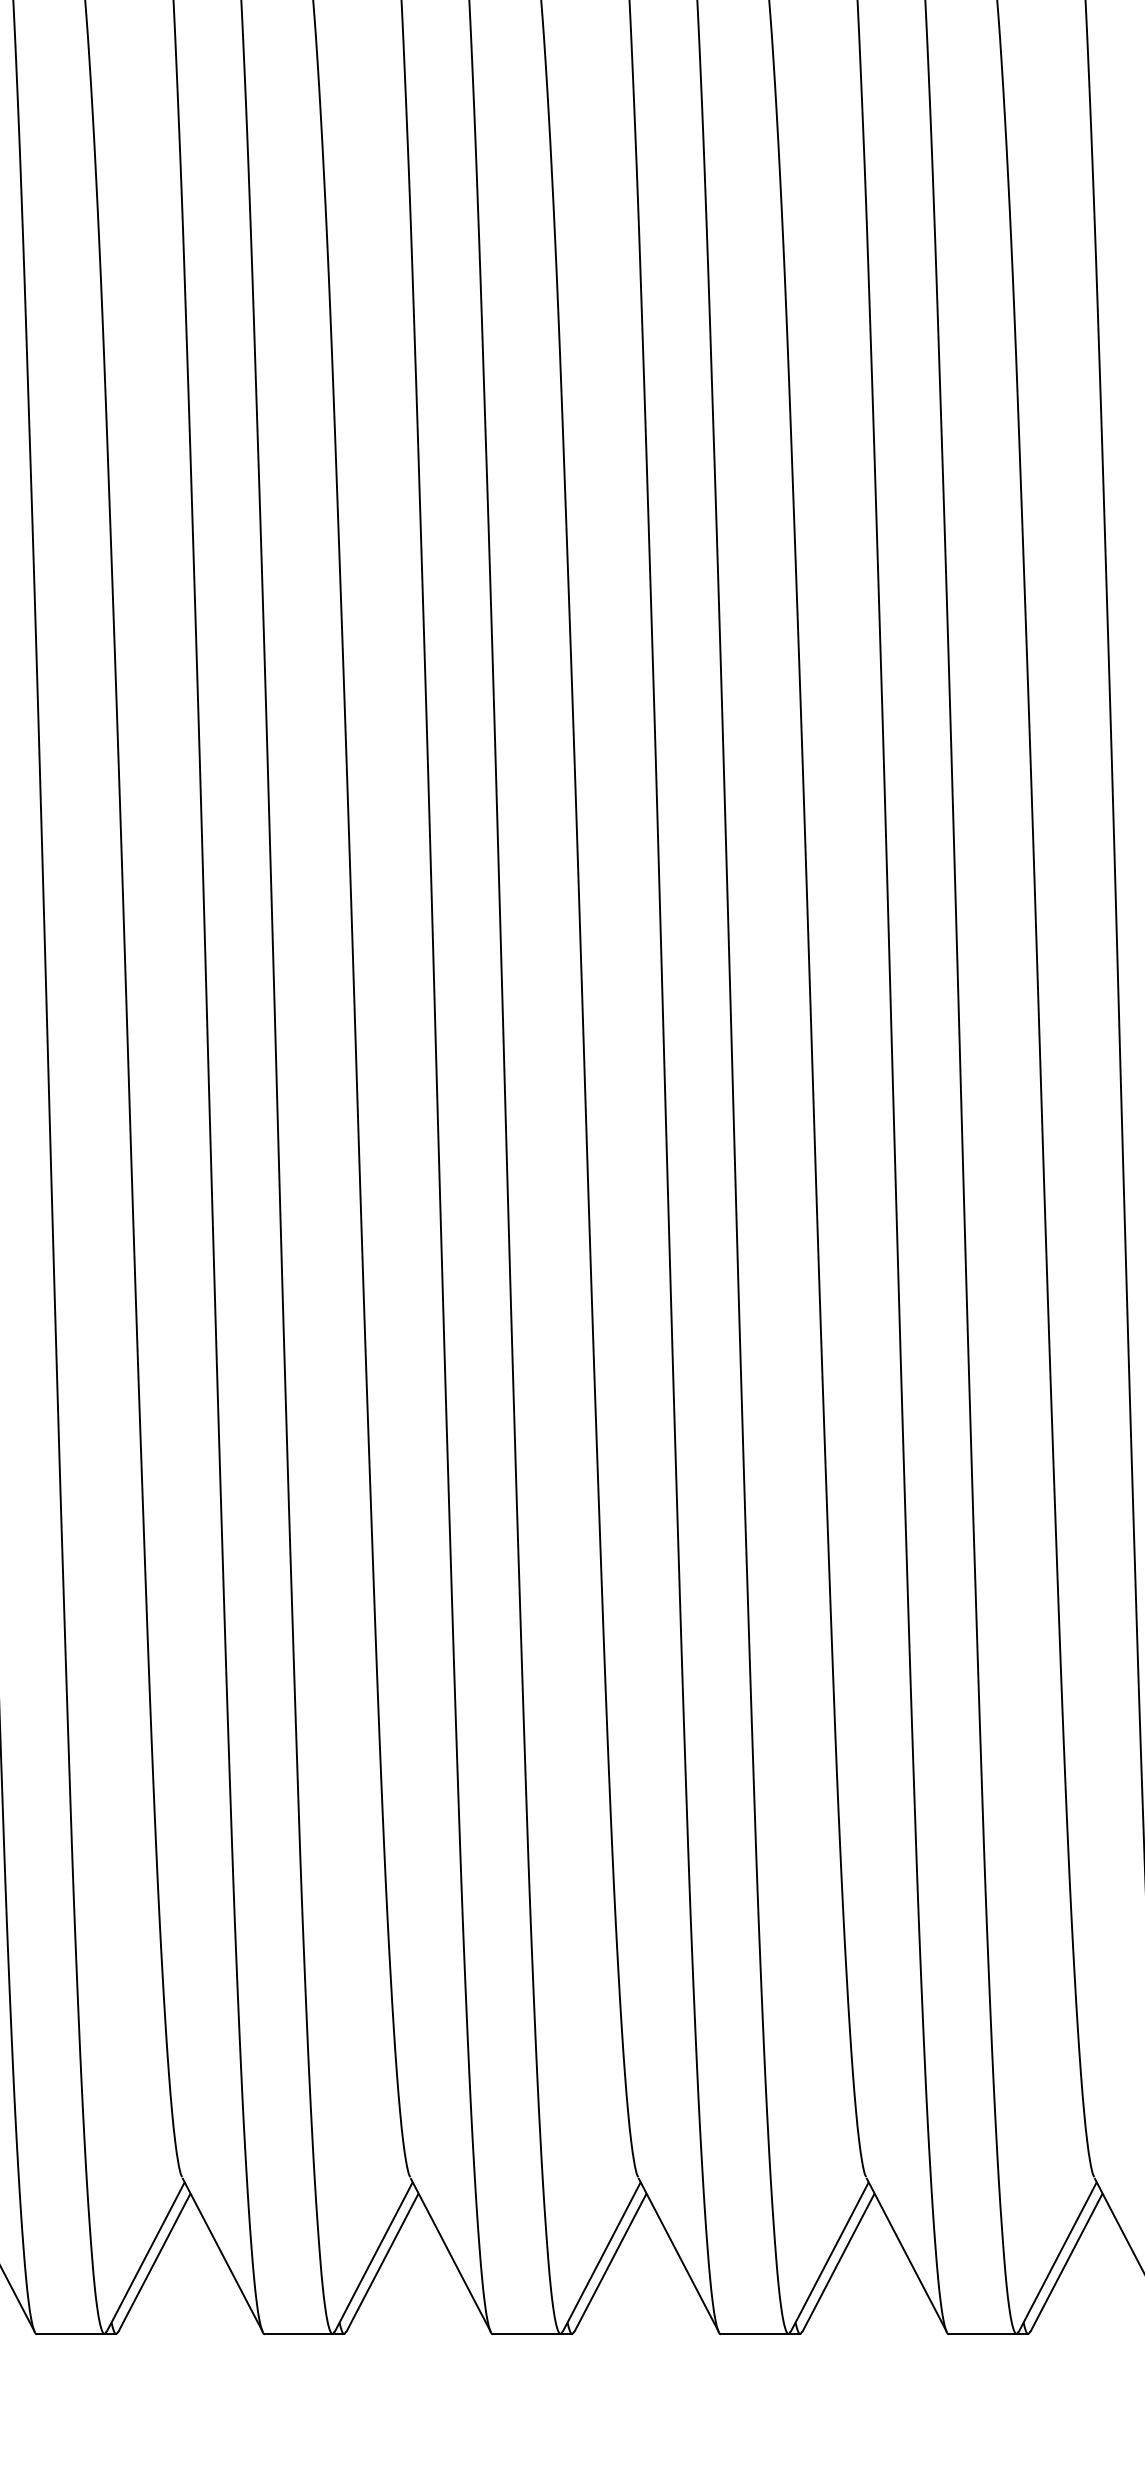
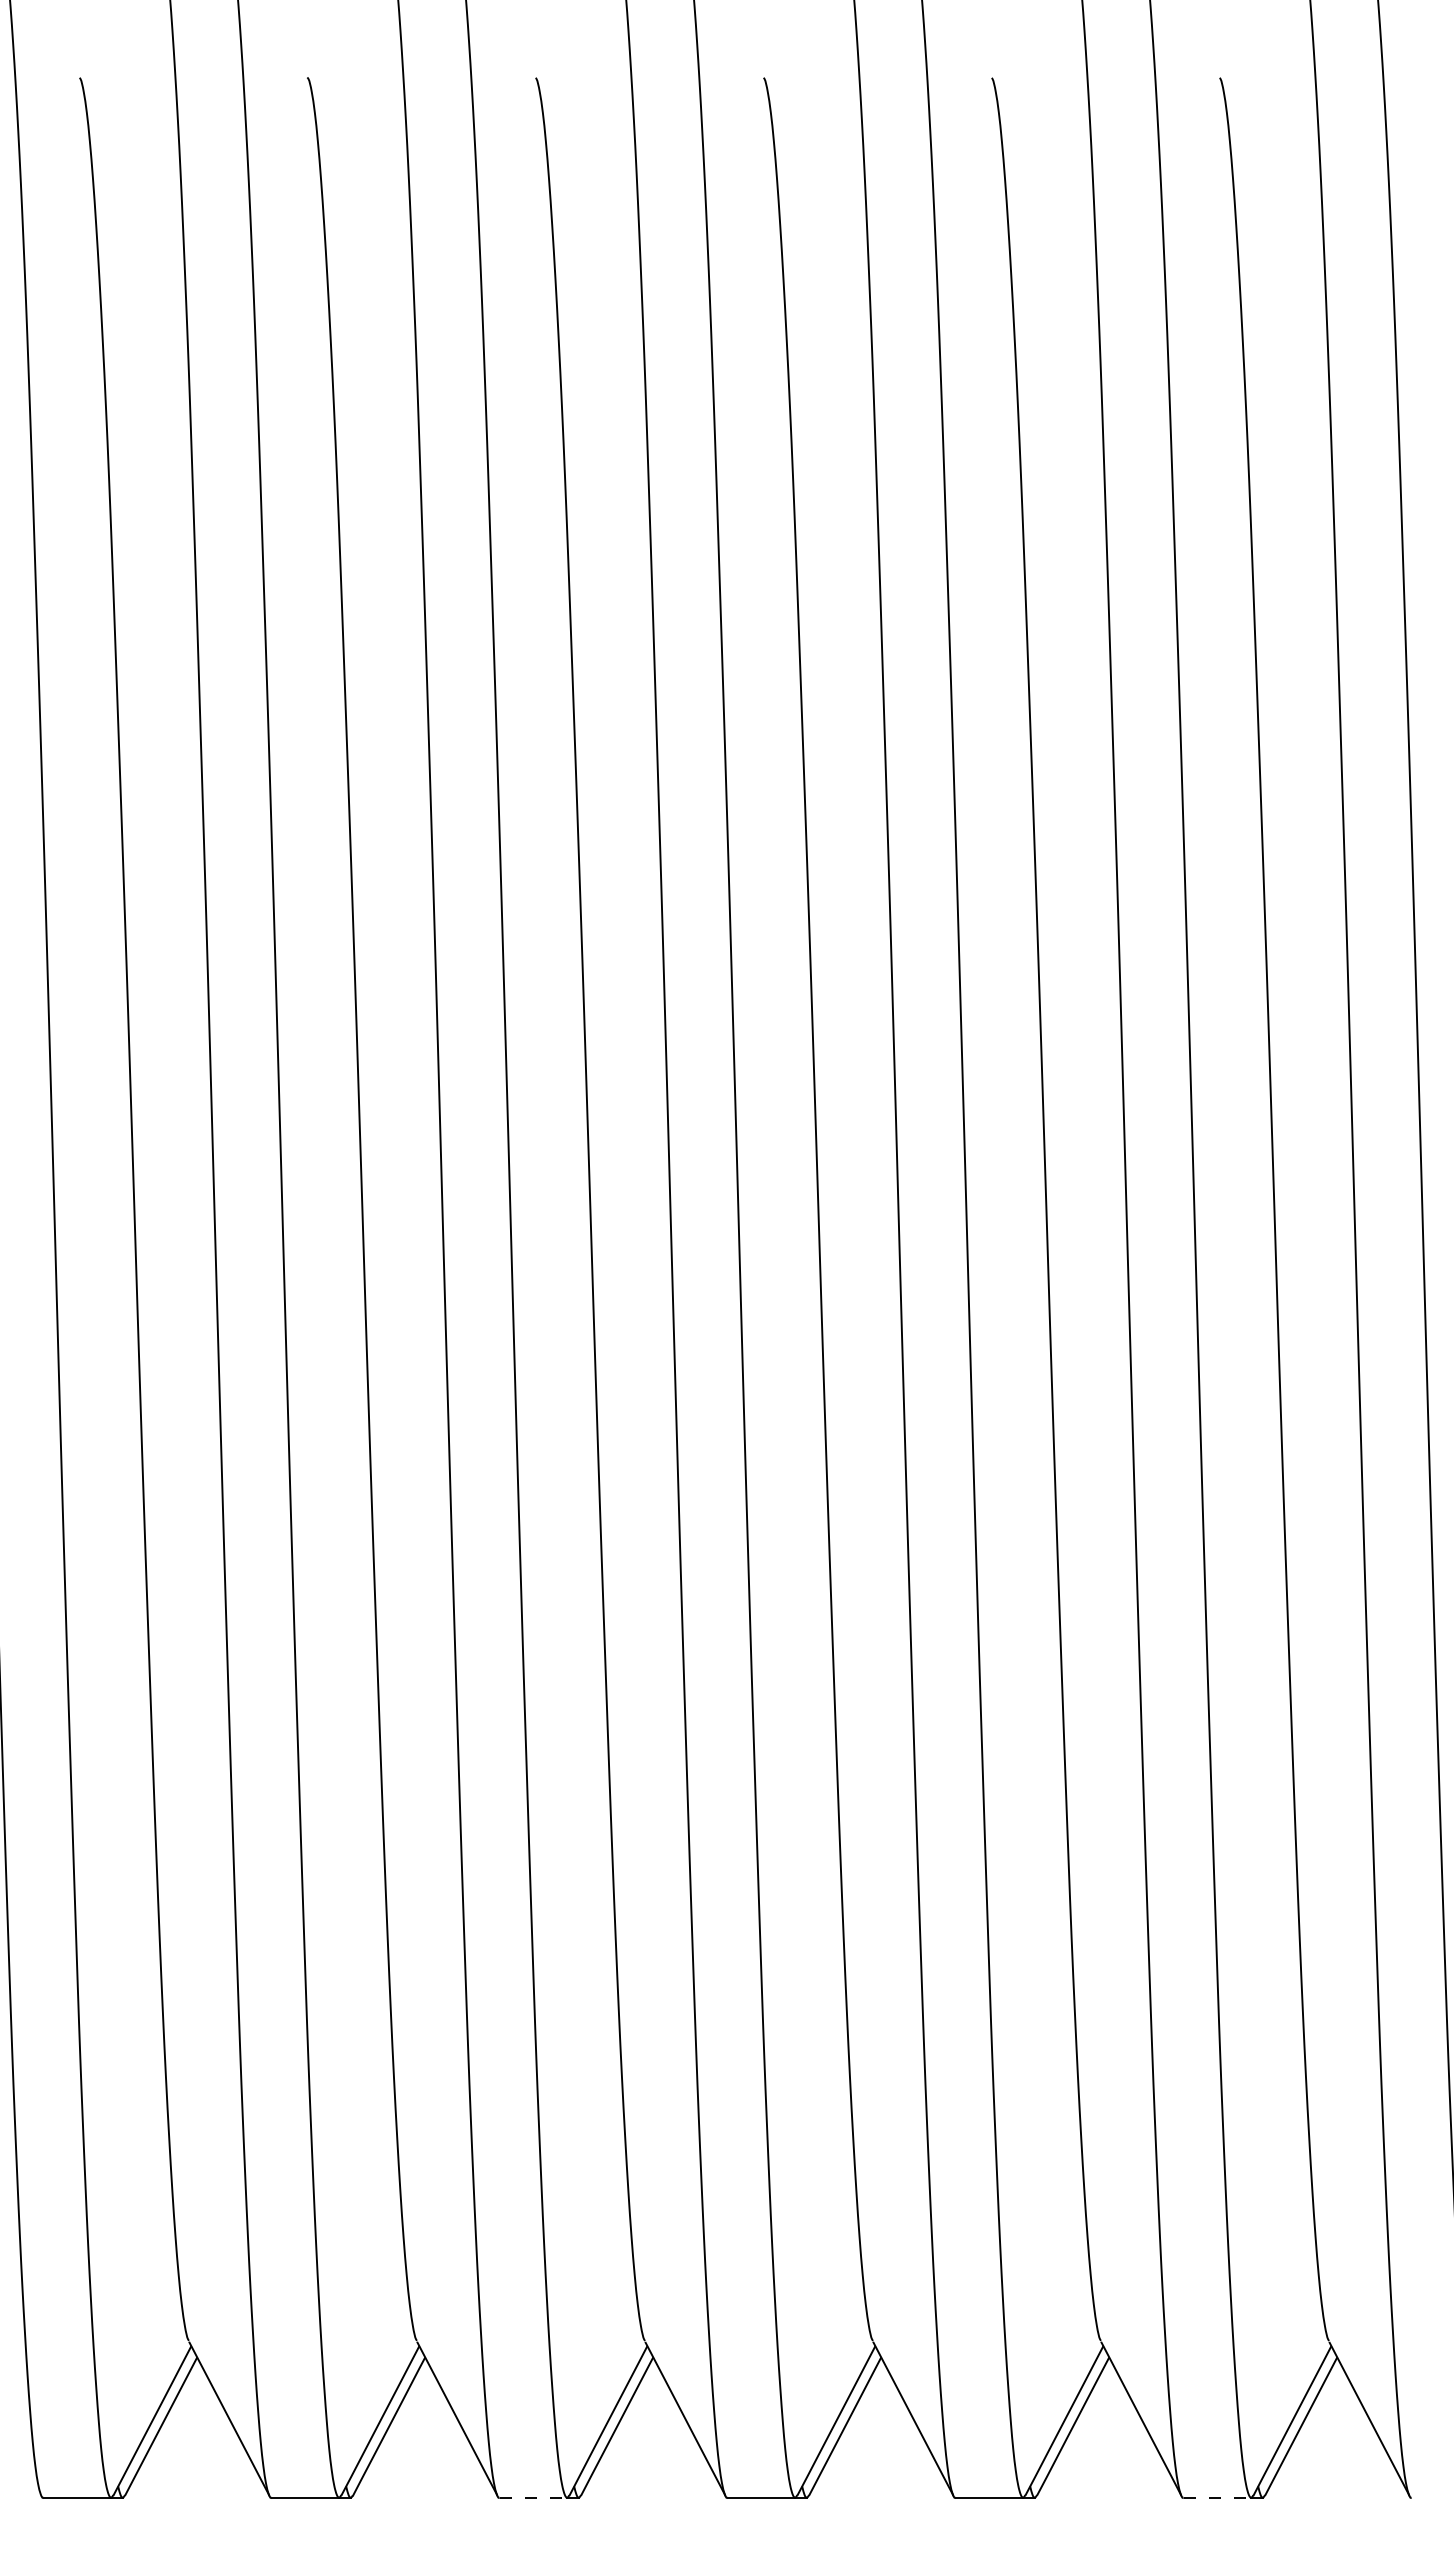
line: (298, 2333) -> (533, 2497), solid -> dashed
line: (982, 2333) -> (1217, 2497), solid -> dashed

